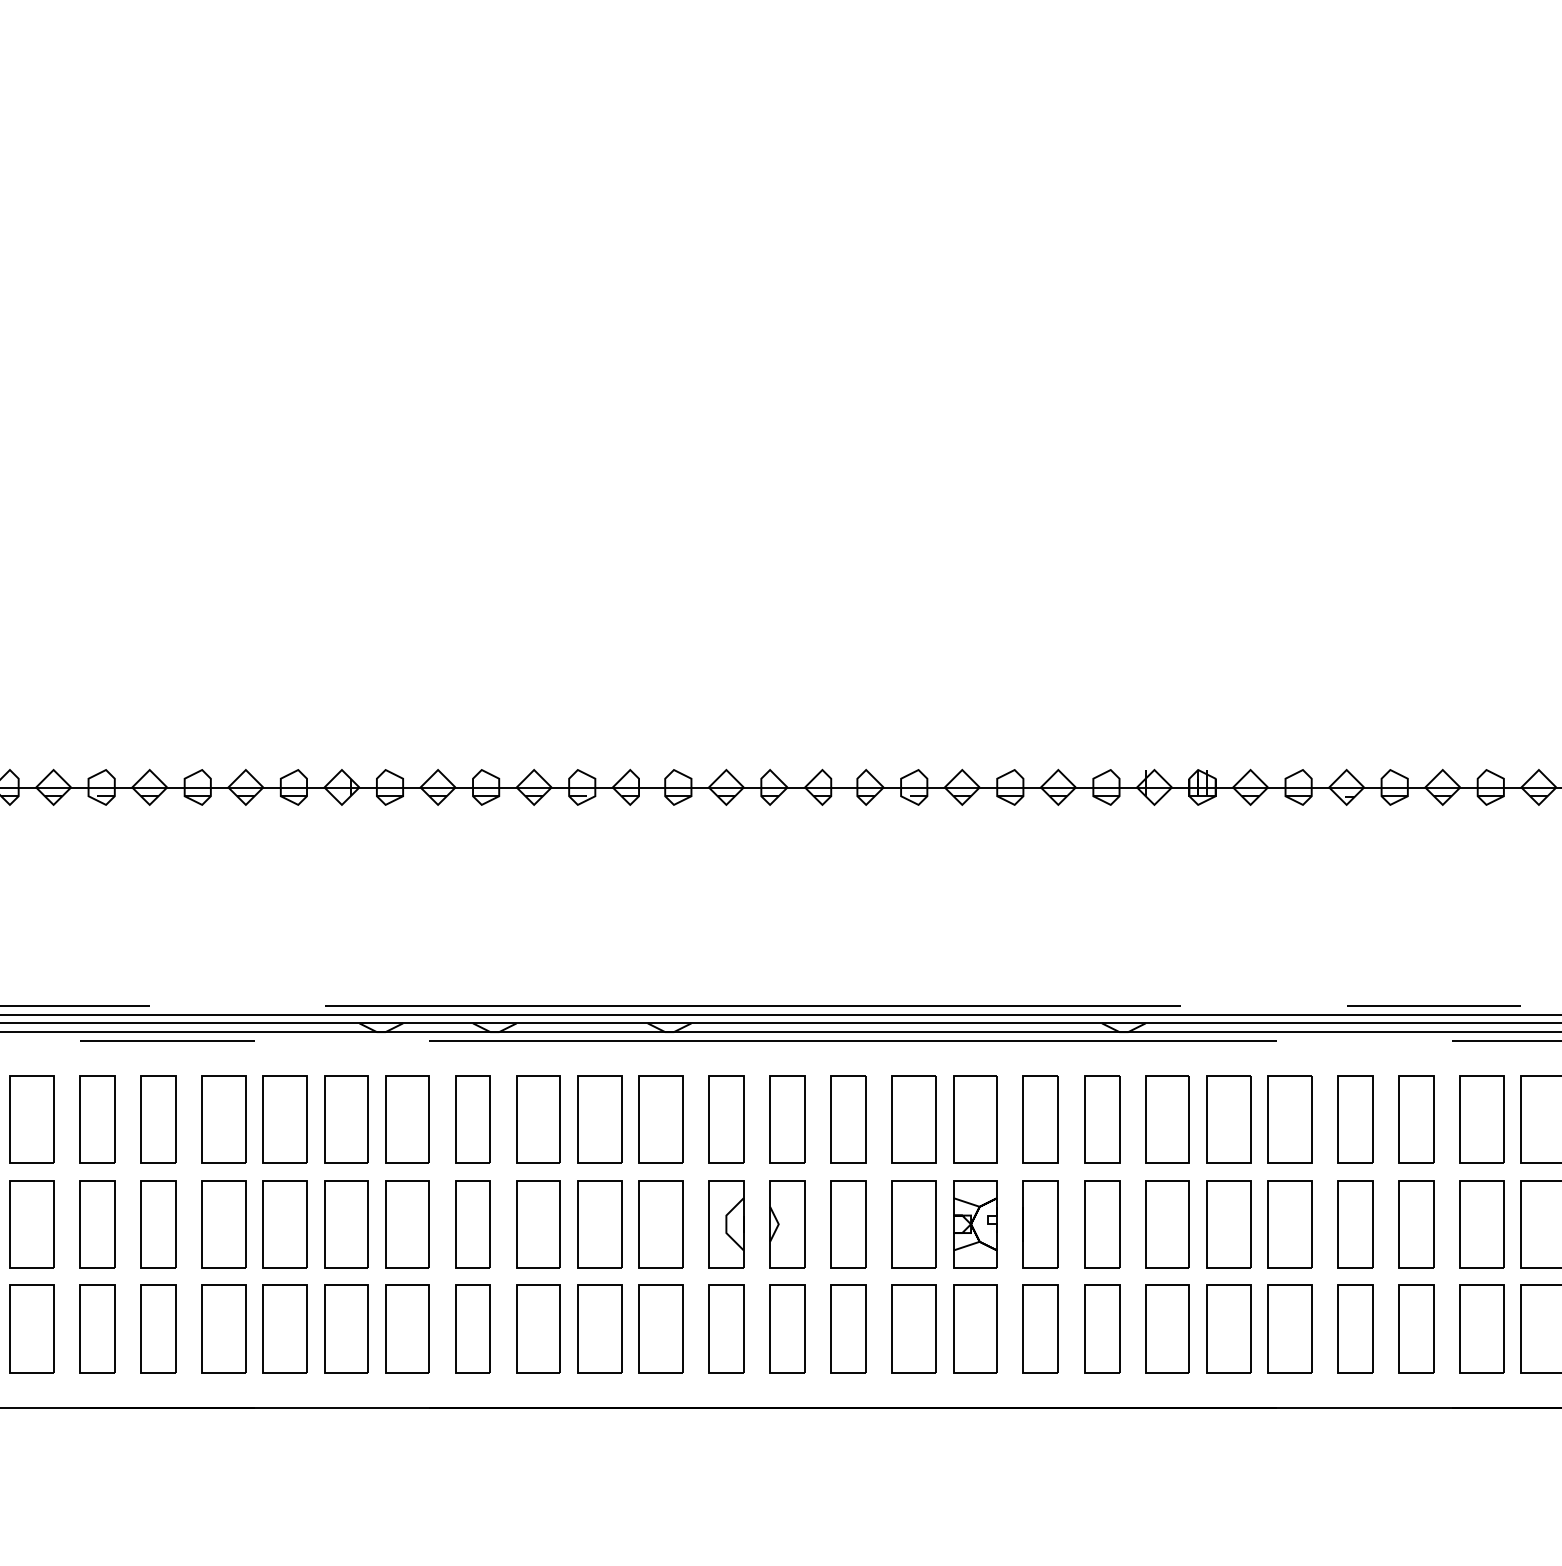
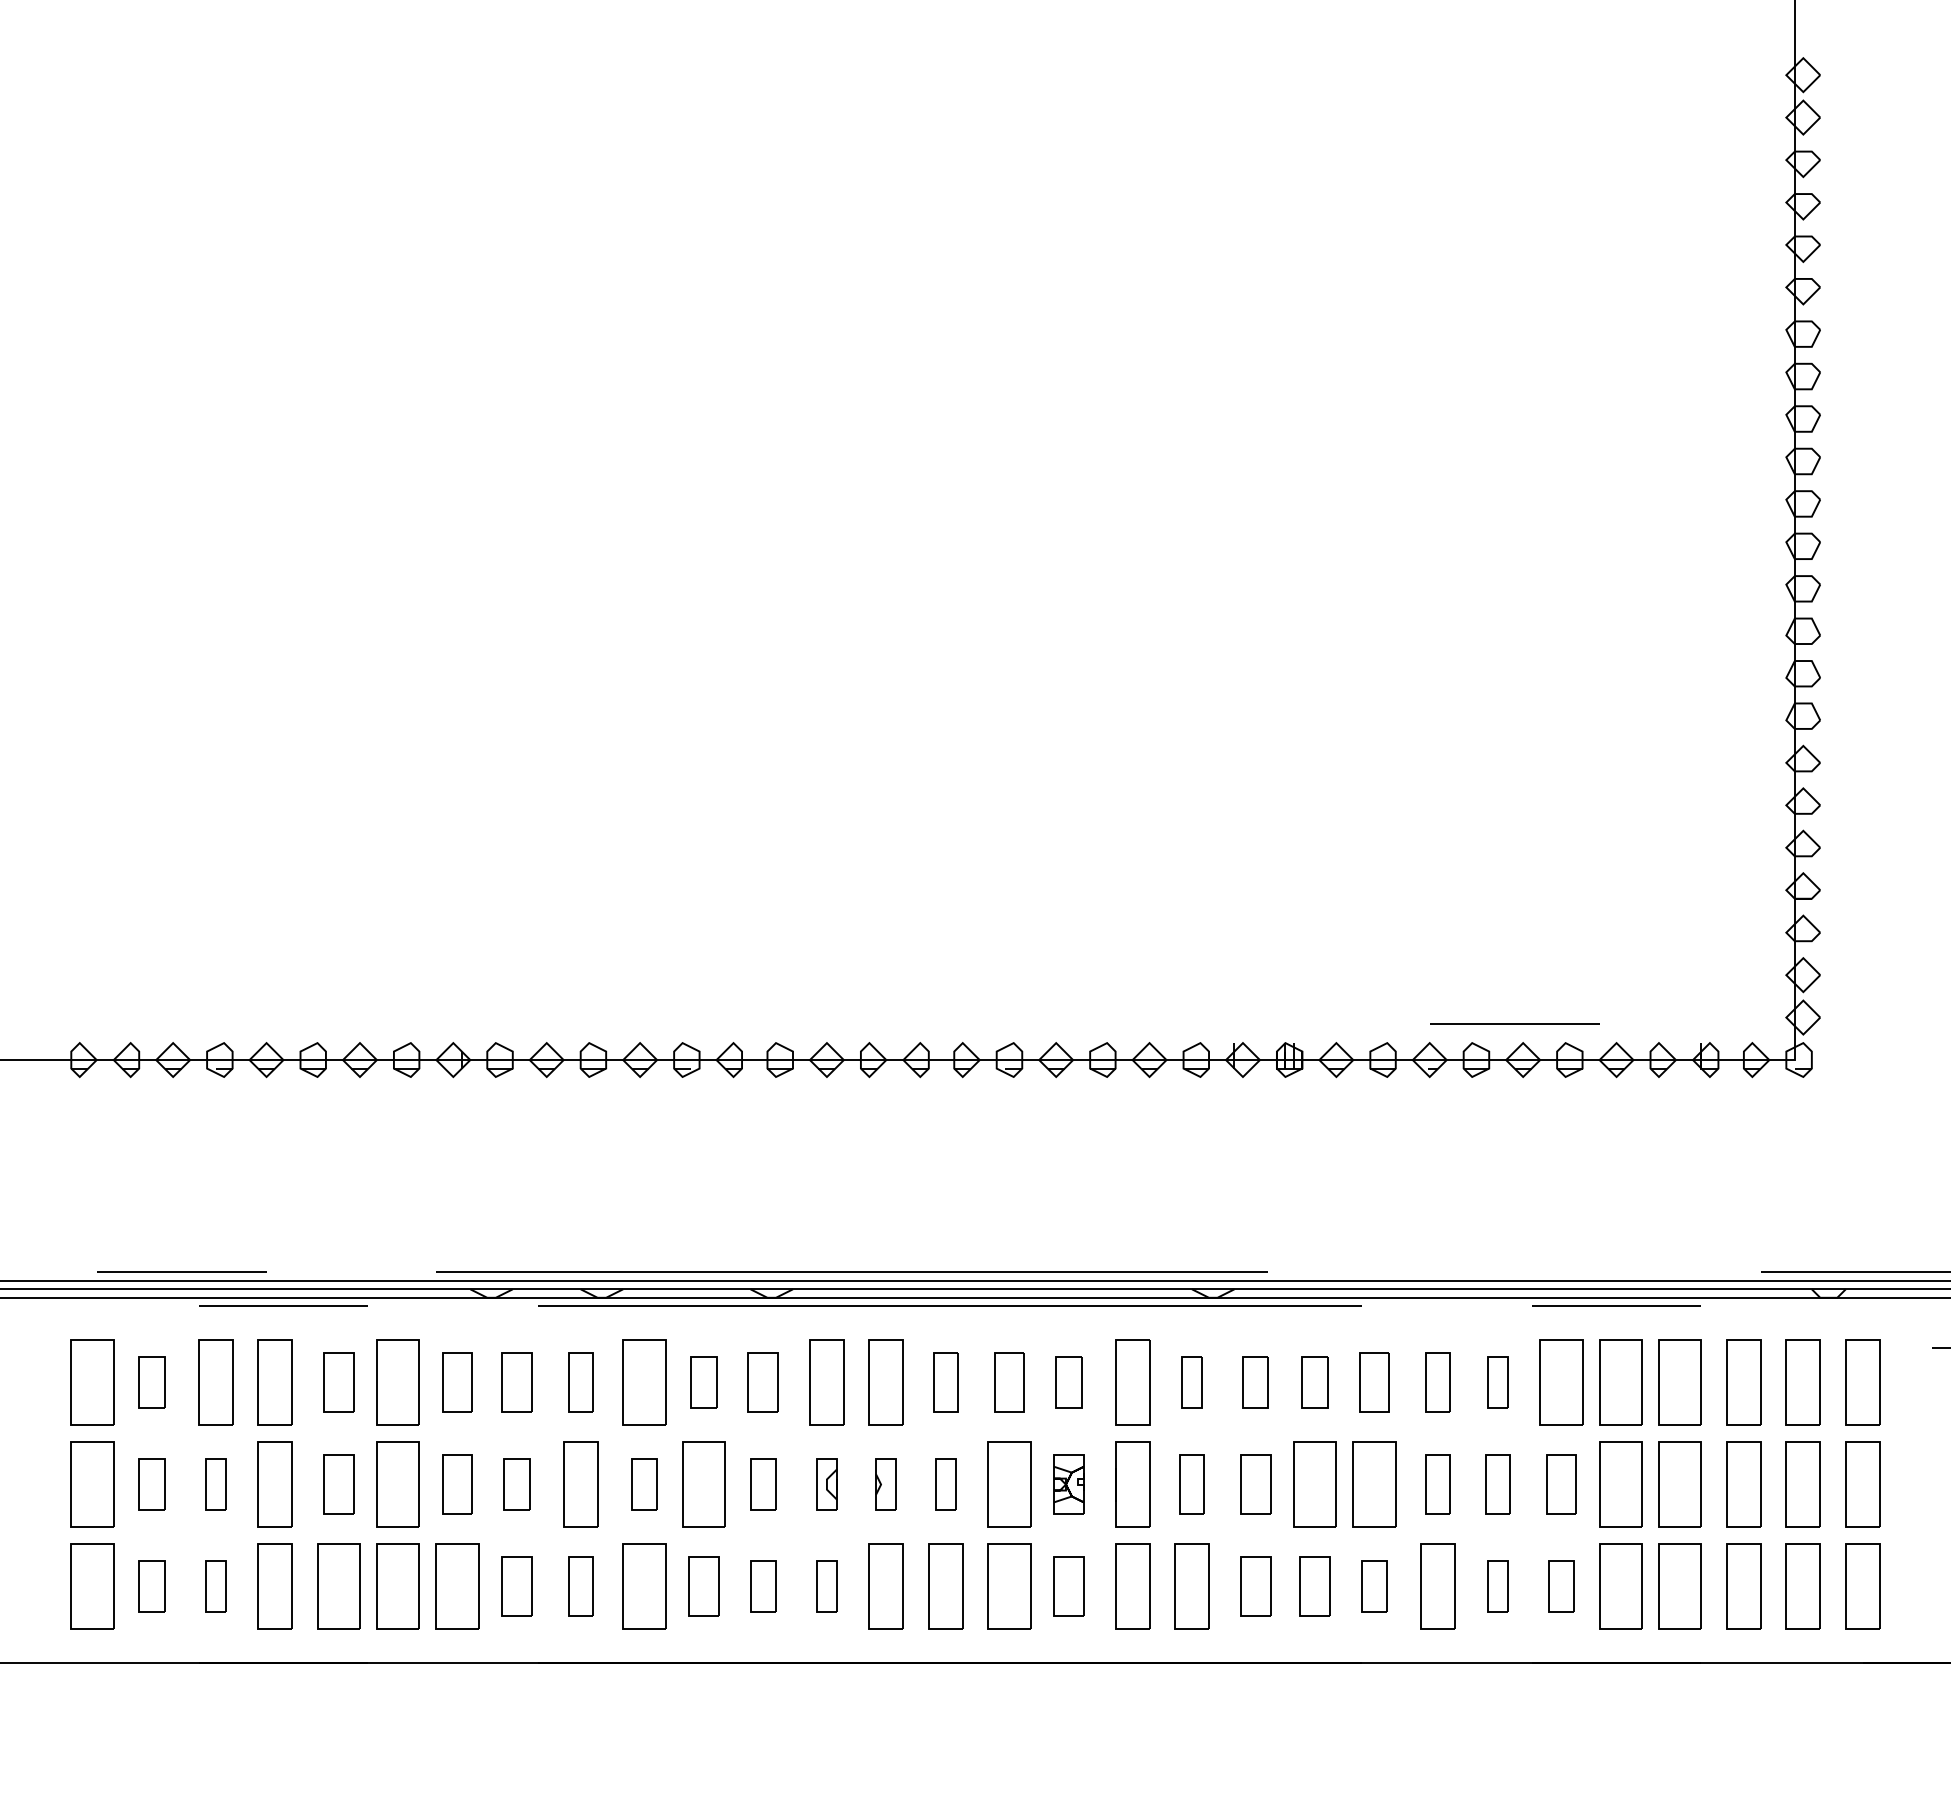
line: (1433, 1005) -> (1514, 1023), moved
part: (31, 1119) -> (151, 1382), size x0.6
part: (223, 1119) -> (338, 1382), size x0.7
part: (346, 1119) -> (457, 1382), size x0.7
part: (406, 1119) -> (516, 1382), size x0.7
part: (472, 1119) -> (580, 1382), size x0.7
part: (599, 1119) -> (703, 1382), size x0.6
part: (661, 1119) -> (763, 1382), size x0.7
part: (848, 1119) -> (945, 1382), size x0.7
part: (914, 1119) -> (1009, 1382), size x0.7
part: (974, 1119) -> (1068, 1382), size x0.6
part: (1101, 1119) -> (1191, 1382), size x0.6
part: (1167, 1119) -> (1255, 1382), size x0.6
part: (1228, 1119) -> (1314, 1382), size x0.6
part: (1289, 1119) -> (1374, 1382), size x0.7
part: (1354, 1119) -> (1437, 1382), size x0.7
part: (1416, 1119) -> (1497, 1382), size x0.6
part: (31, 1224) -> (151, 1484), size x0.6
part: (97, 1224) -> (215, 1484), size x0.6
part: (223, 1224) -> (338, 1484), size x0.7
part: (346, 1224) -> (457, 1484), size x0.7
part: (406, 1224) -> (516, 1484), size x0.6
part: (538, 1224) -> (644, 1484), size x0.6
part: (661, 1224) -> (763, 1484), size x0.6
part: (725, 1224) -> (826, 1484), size x0.6
part: (786, 1224) -> (885, 1484), size x0.6
part: (848, 1224) -> (945, 1484), size x0.6
part: (974, 1224) -> (1068, 1484), size x0.7
part: (1101, 1224) -> (1191, 1484), size x0.7
part: (1167, 1224) -> (1255, 1484), size x0.7
part: (1354, 1224) -> (1437, 1484), size x0.7
part: (1416, 1224) -> (1497, 1484), size x0.7
part: (1482, 1224) -> (1561, 1484), size x0.7
part: (31, 1329) -> (151, 1586), size x0.6
part: (97, 1329) -> (215, 1586), size x0.6
part: (406, 1329) -> (516, 1586), size x0.7
part: (472, 1329) -> (580, 1586), size x0.7
part: (599, 1329) -> (703, 1586), size x0.7
part: (661, 1329) -> (763, 1586), size x0.6
part: (725, 1329) -> (826, 1586), size x0.6
part: (974, 1329) -> (1068, 1586), size x0.7
part: (1167, 1329) -> (1255, 1586), size x0.7
part: (1228, 1329) -> (1314, 1586), size x0.7
part: (1289, 1329) -> (1374, 1586), size x0.6
part: (1416, 1329) -> (1497, 1586), size x0.6
part: (1482, 1329) -> (1561, 1586), size x0.6

